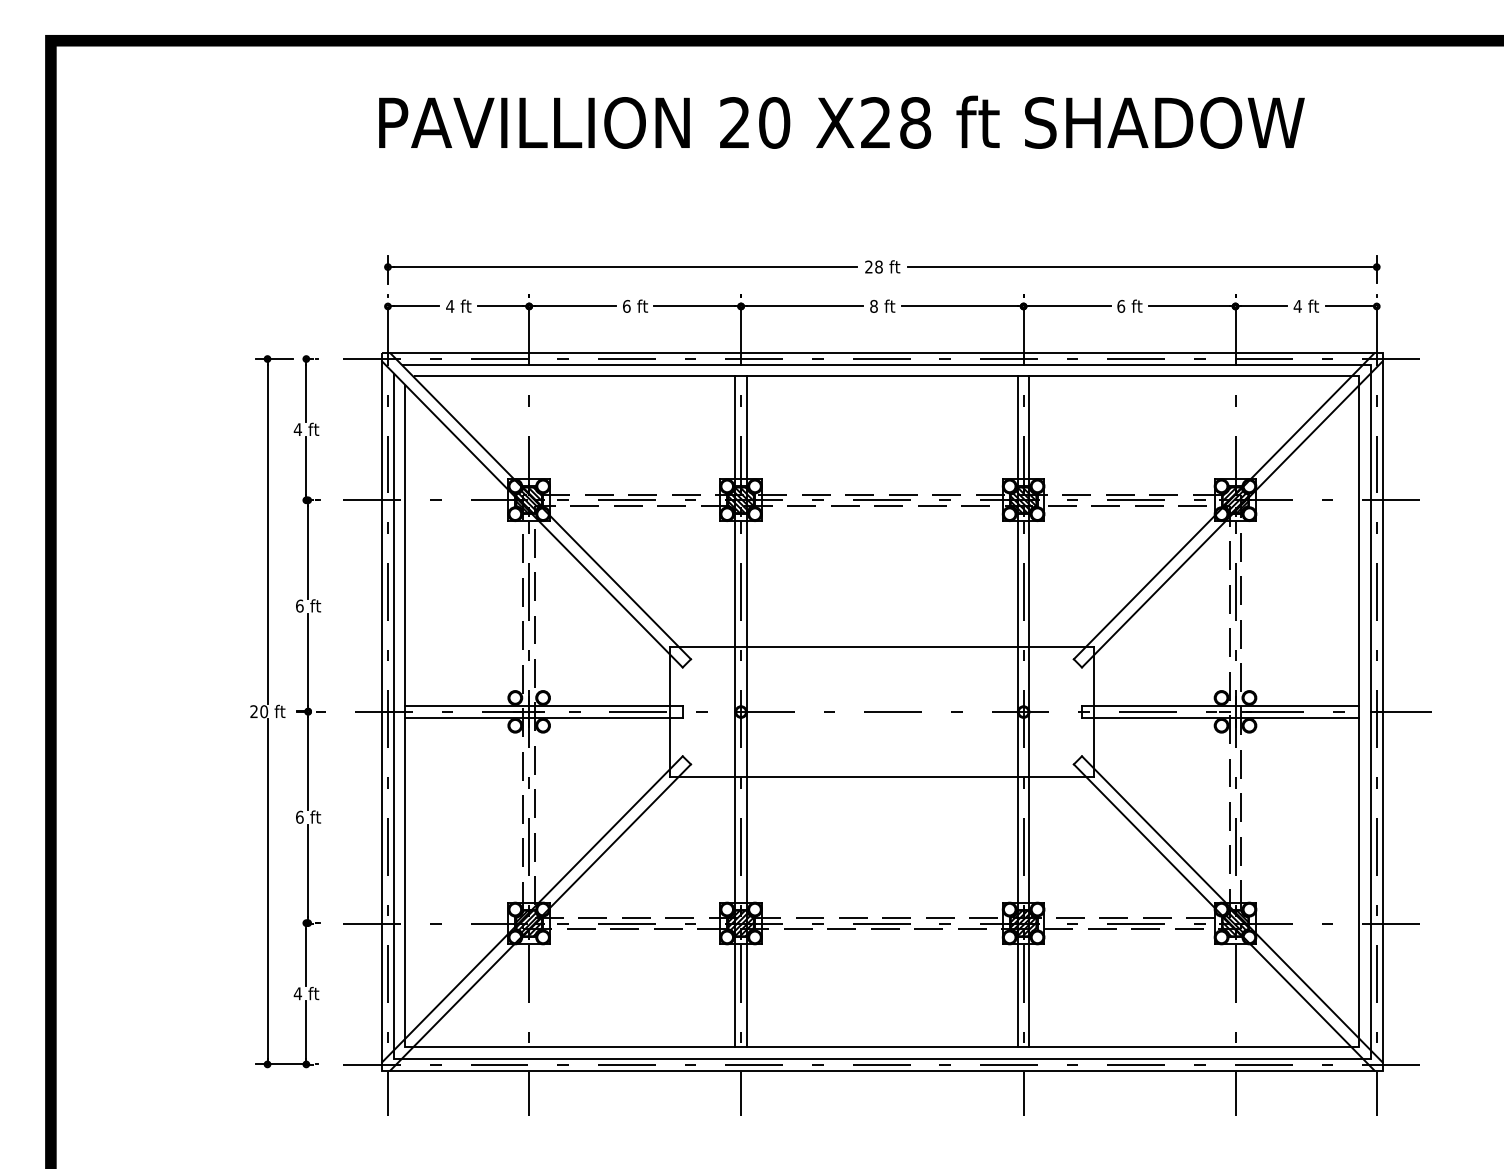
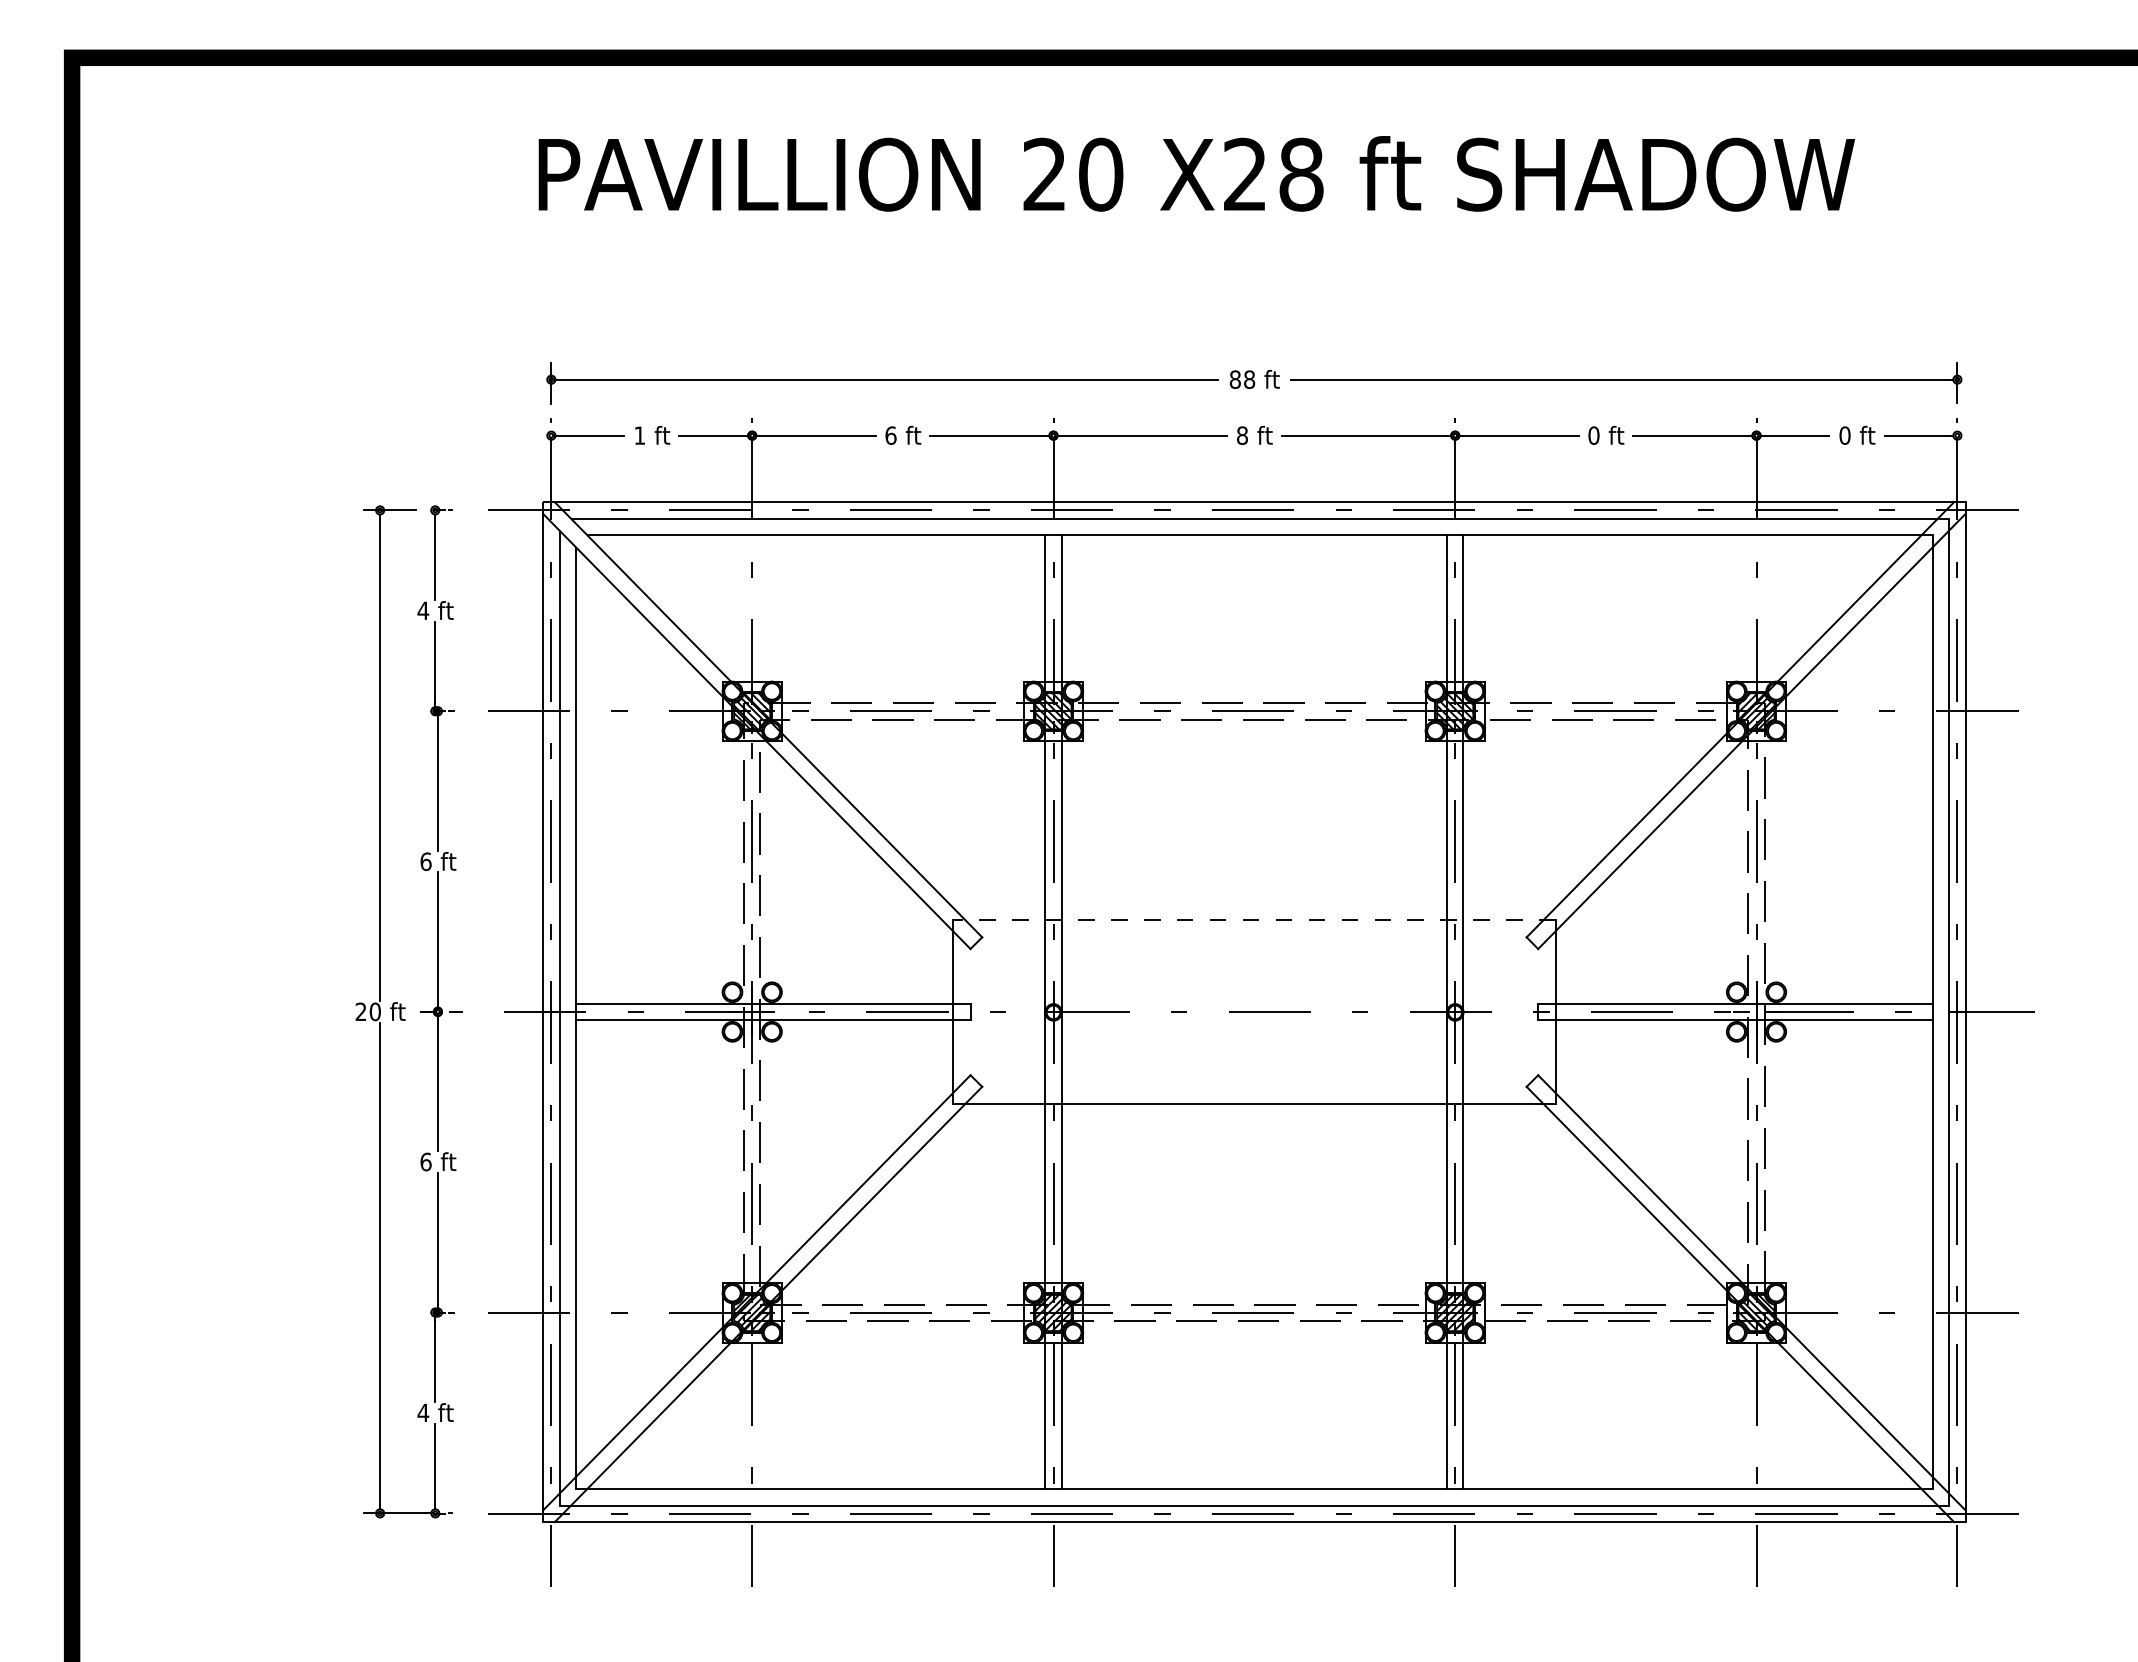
text: (868, 266) -> (1234, 378), 28 -> 88
text: (1121, 305) -> (1594, 434), 6 -> 0
text: (450, 306) -> (640, 435), 4 -> 1
text: (1297, 306) -> (1844, 435), 4 -> 0
line: (882, 647) -> (1254, 920), solid -> dashed

